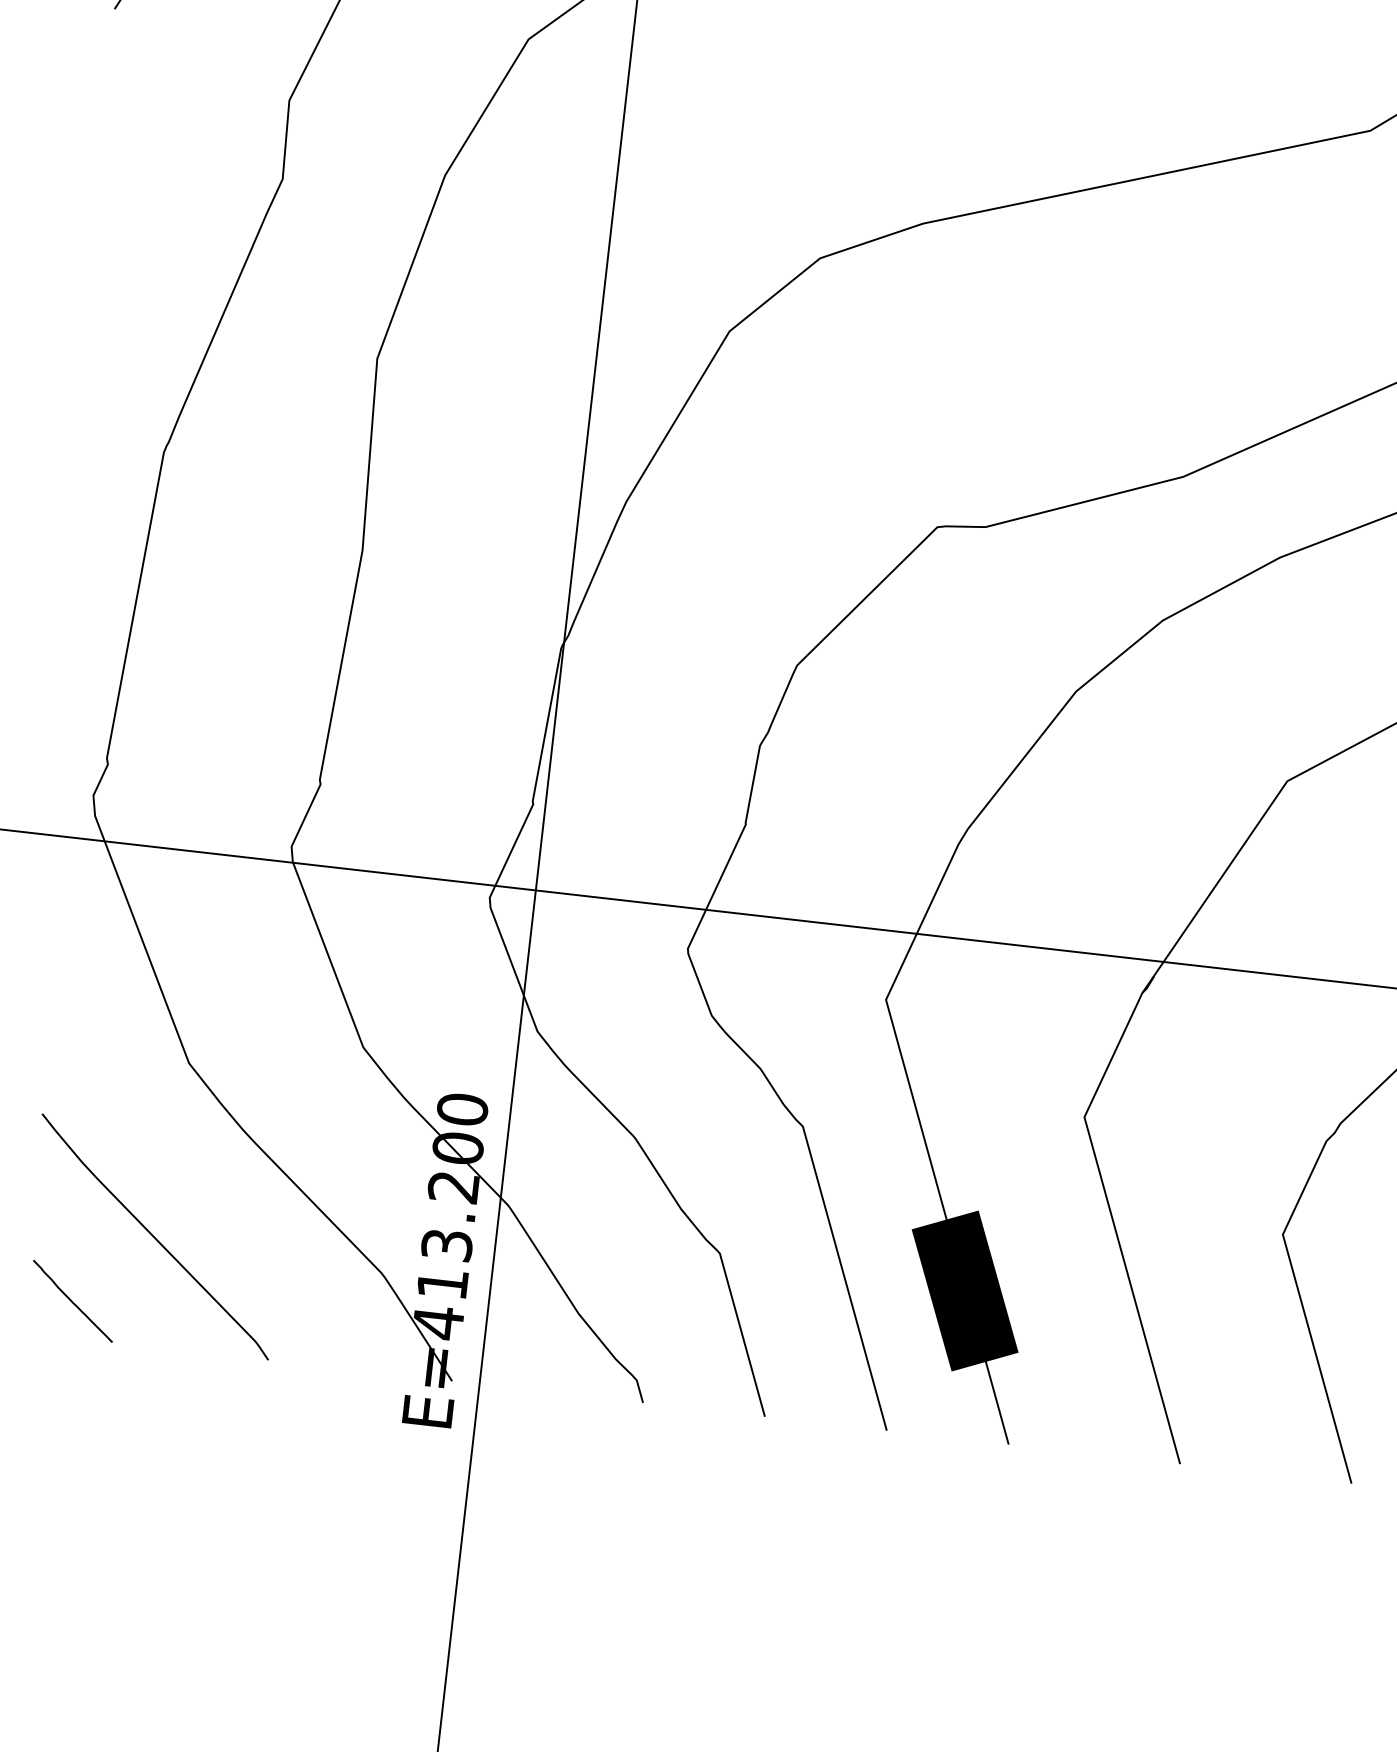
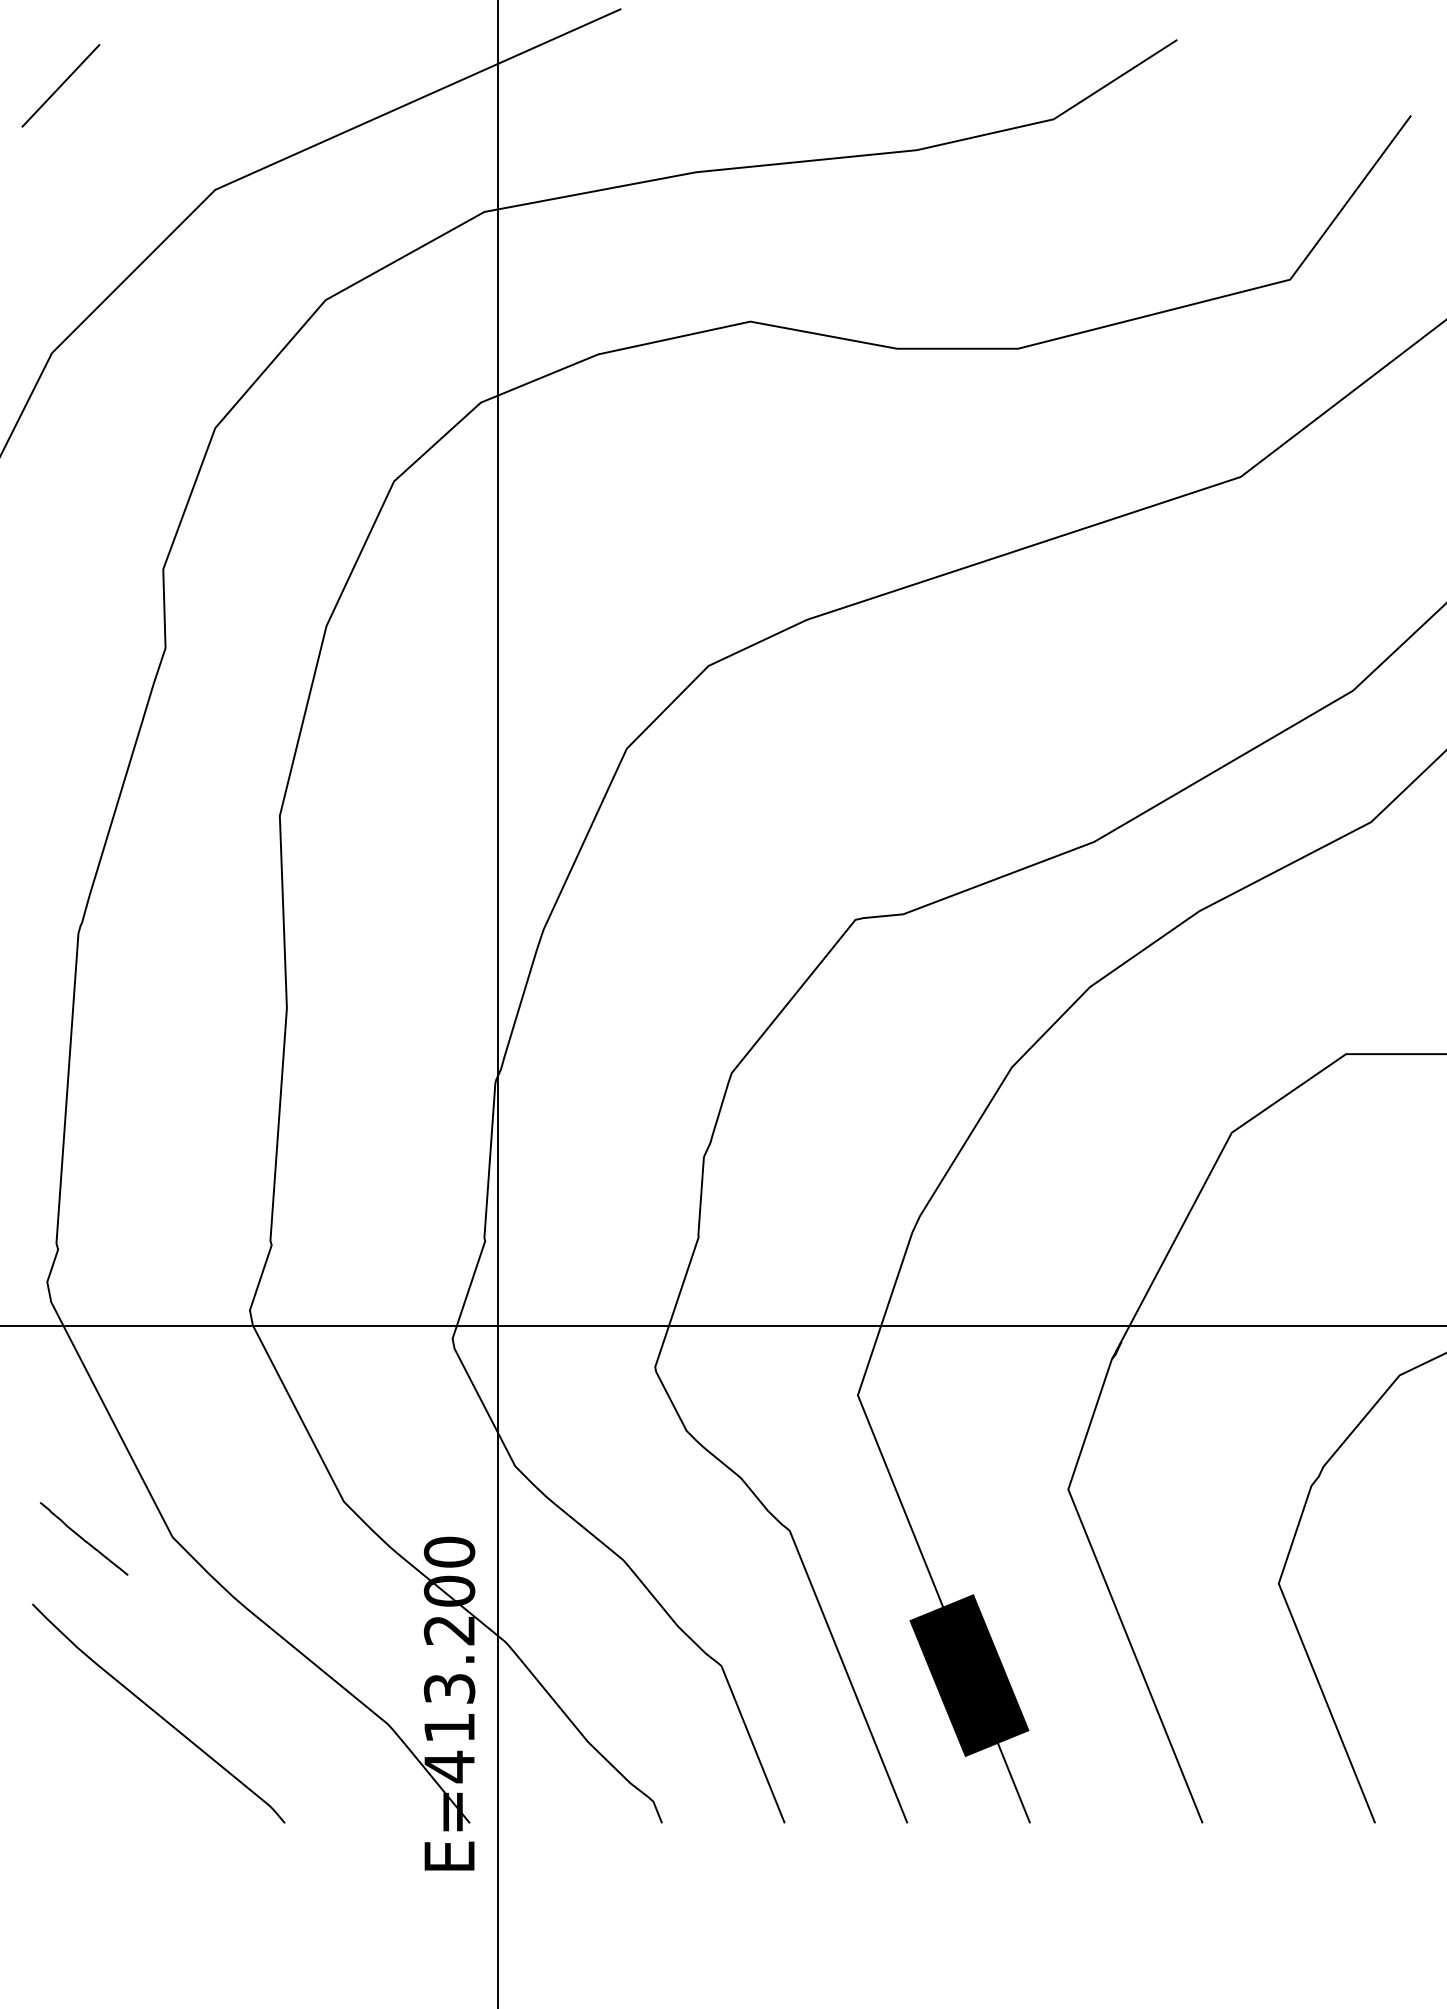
curve: (72, 1300) -> (83, 1538), moved

